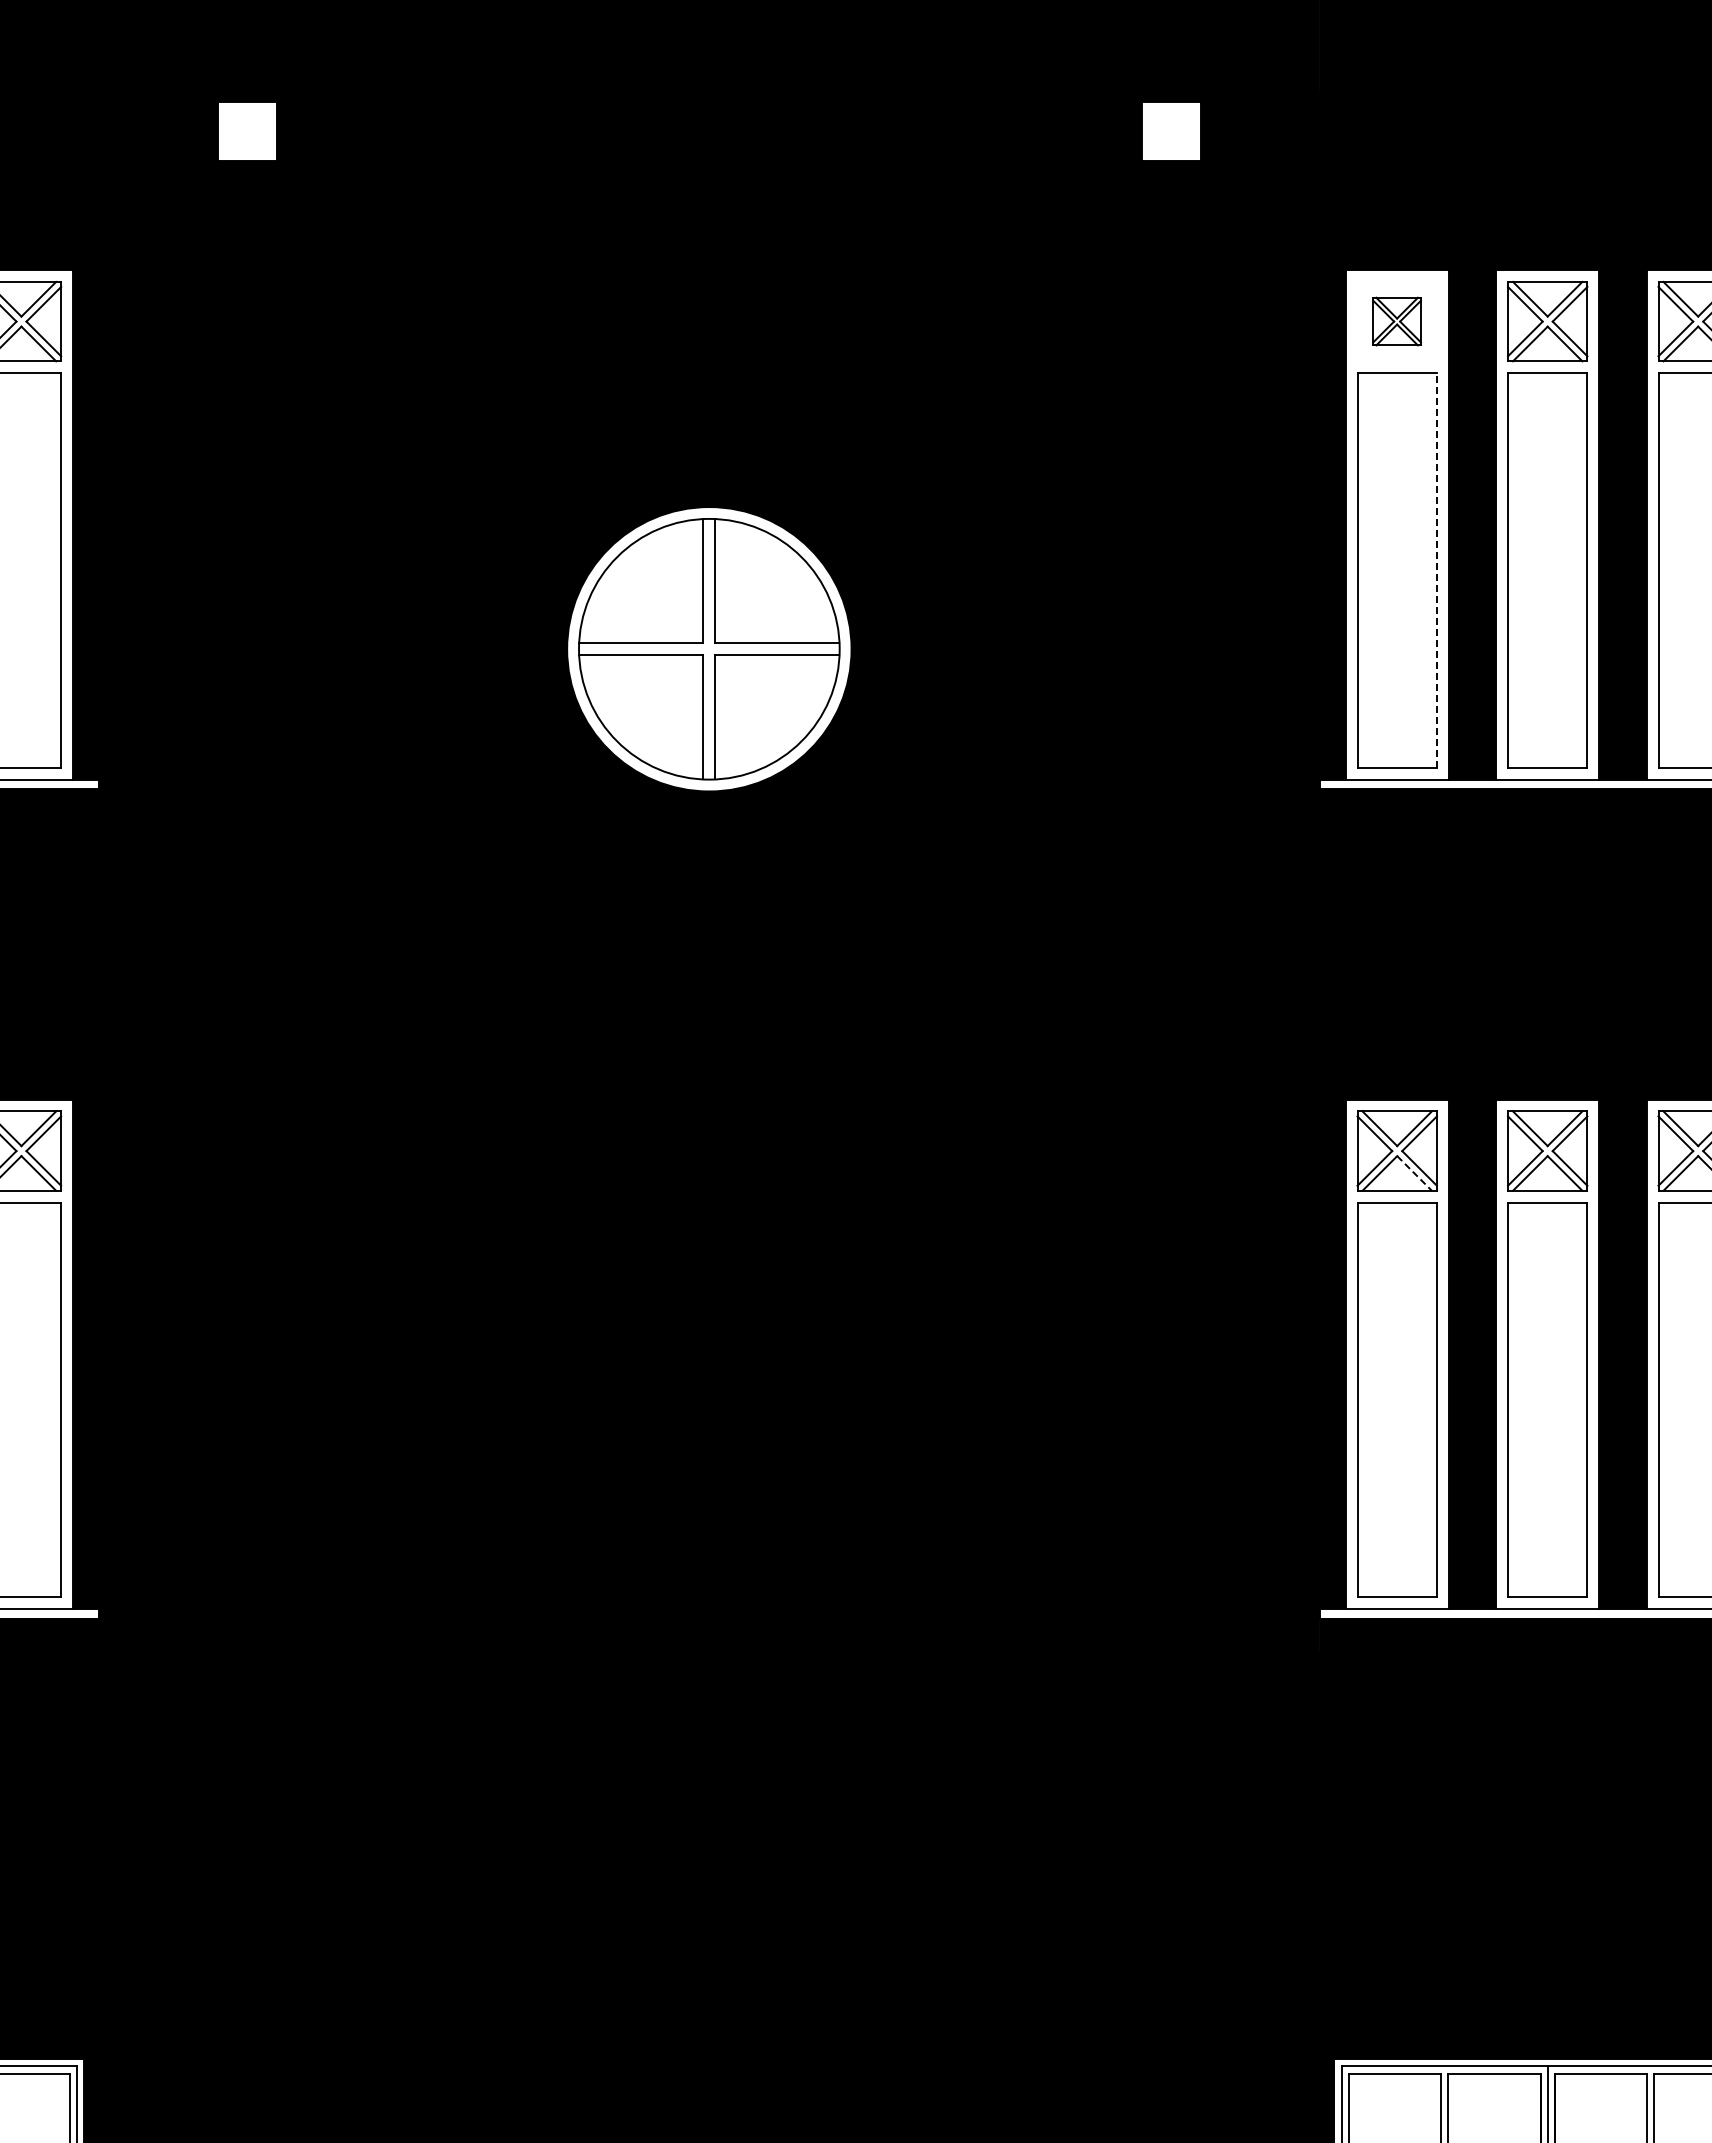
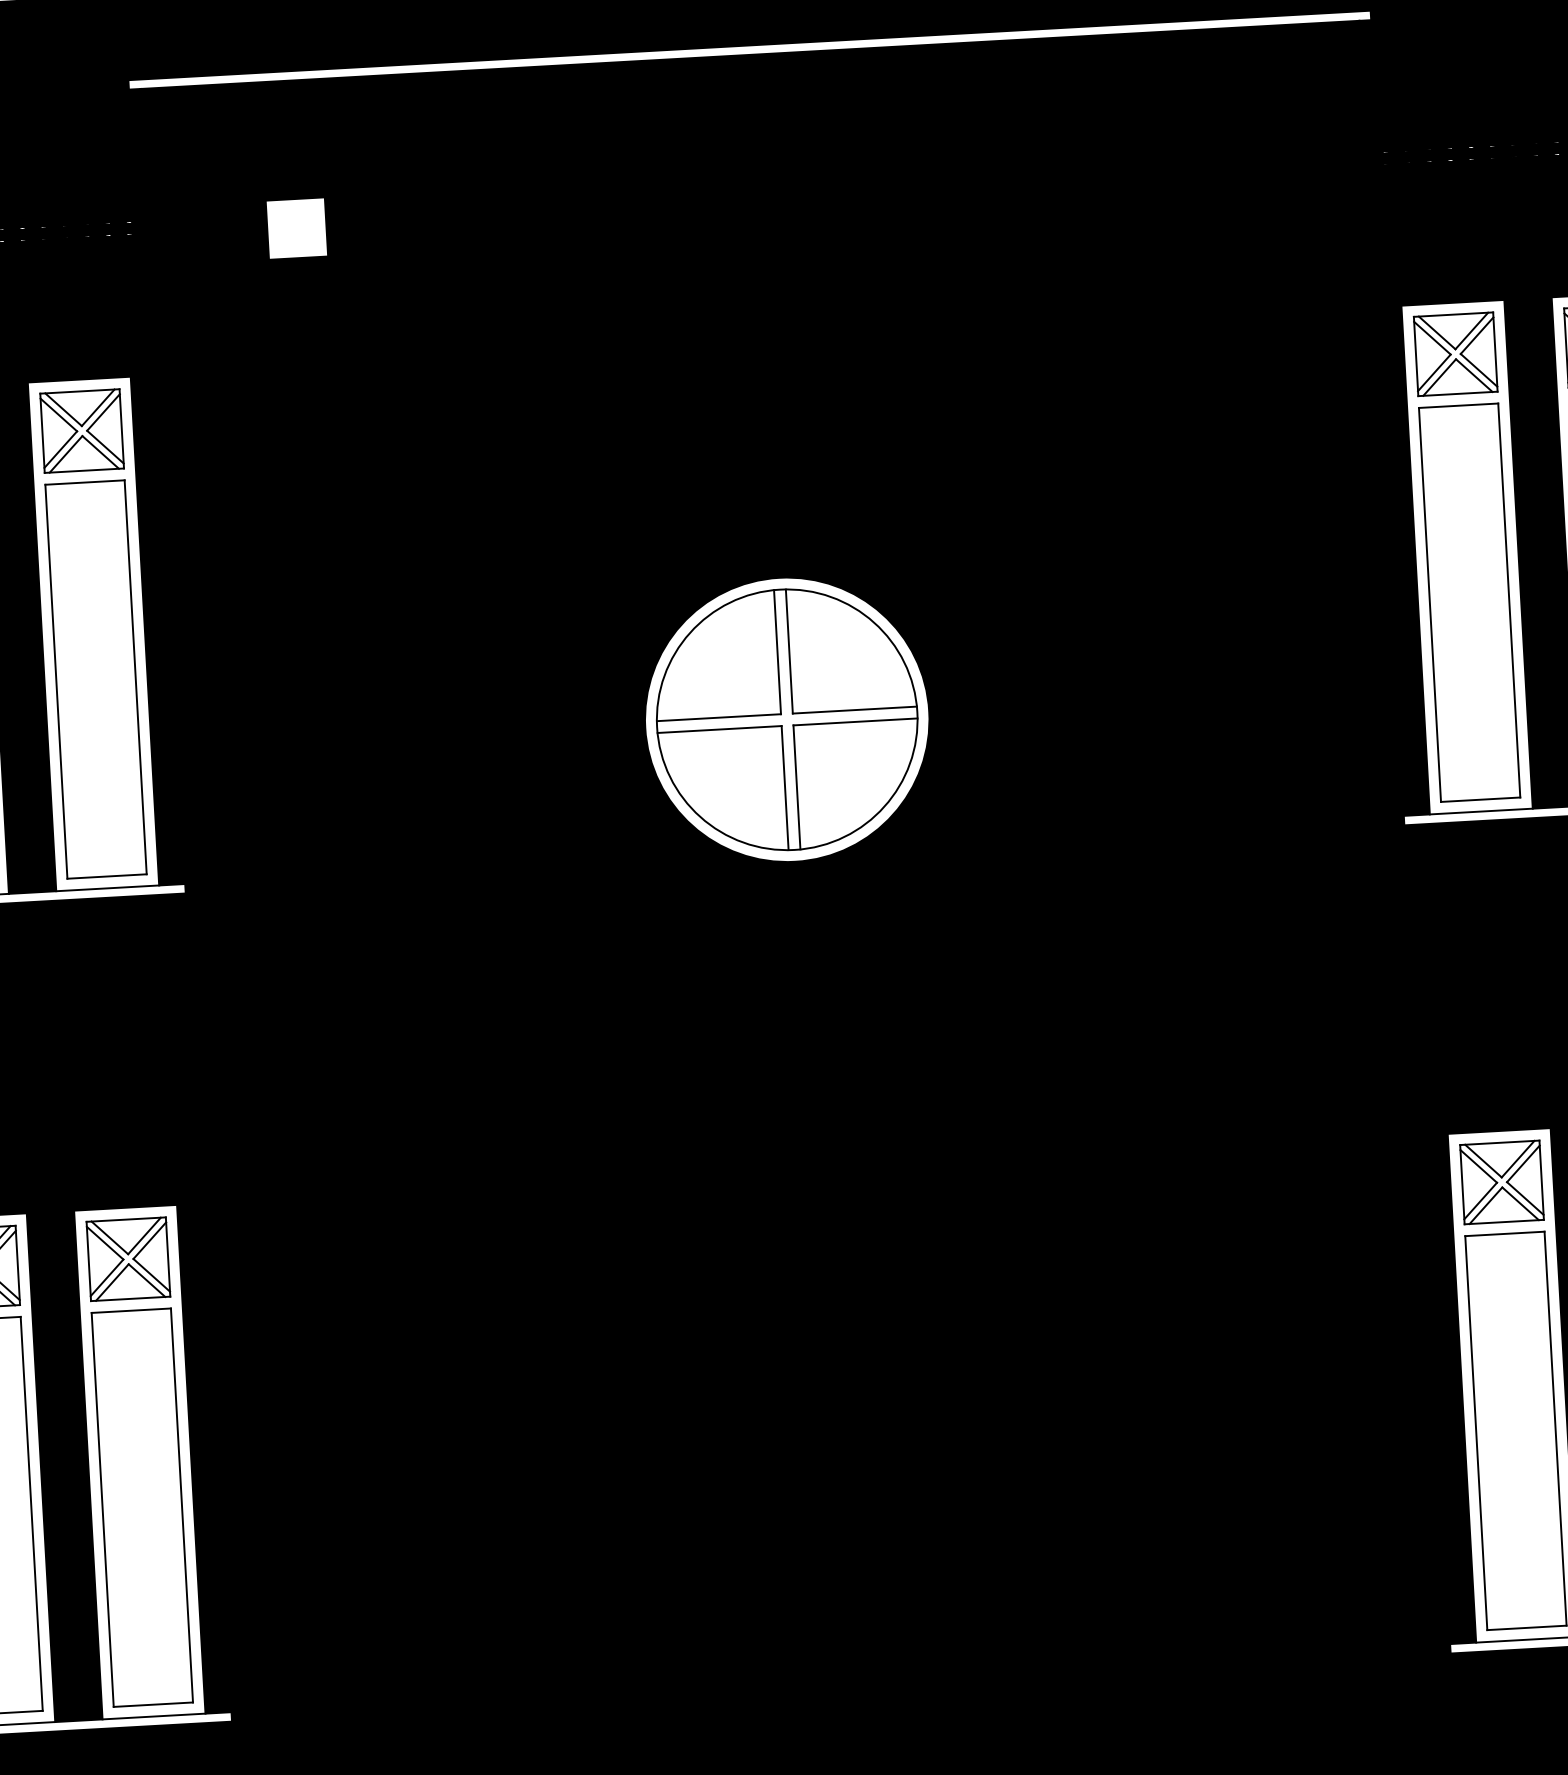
part: (1396, 321) -> (1455, 354), size x1.67
line: (1436, 569) -> (1508, 599), dashed -> solid
line: (1414, 1173) -> (1520, 1203), dashed -> solid

